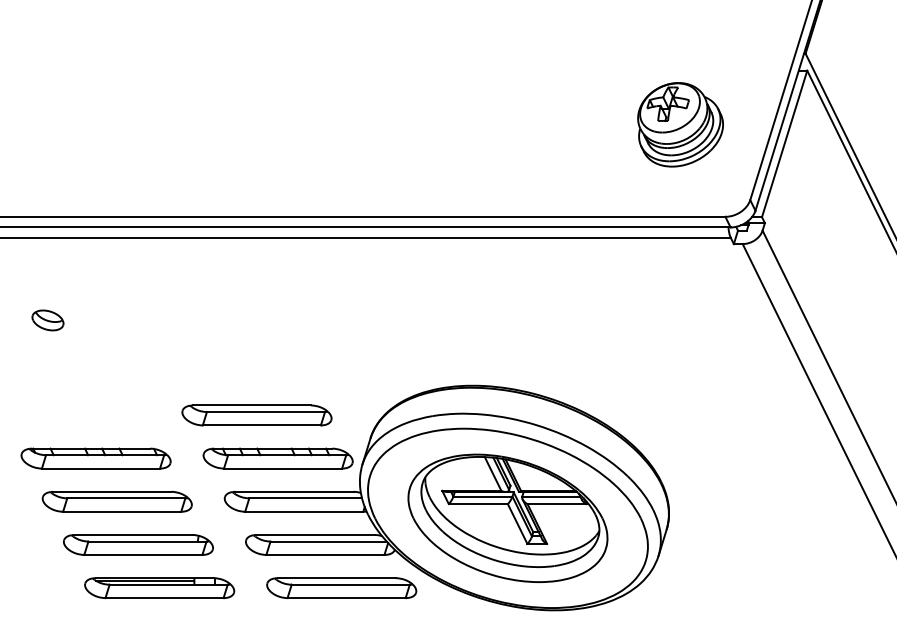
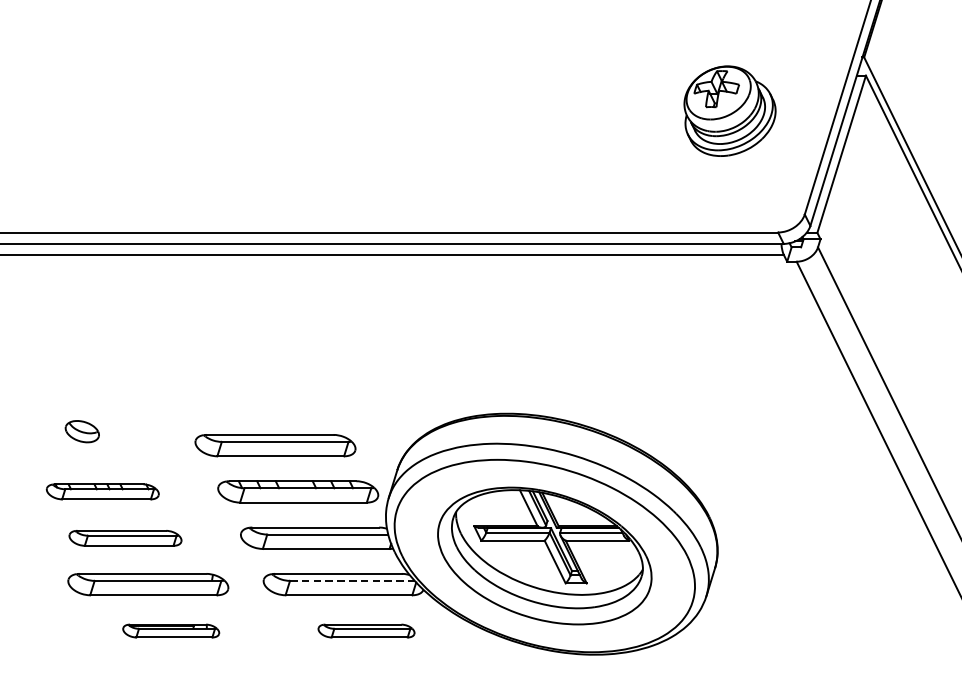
part: (680, 124) -> (729, 110), moved
part: (47, 320) -> (81, 431), moved
part: (95, 458) -> (102, 491), size x0.7
part: (116, 501) -> (124, 537), size x0.7
line: (329, 541) -> (353, 580), solid -> dashed
part: (159, 588) -> (170, 631), size x0.6
part: (341, 588) -> (366, 631), size x0.6

